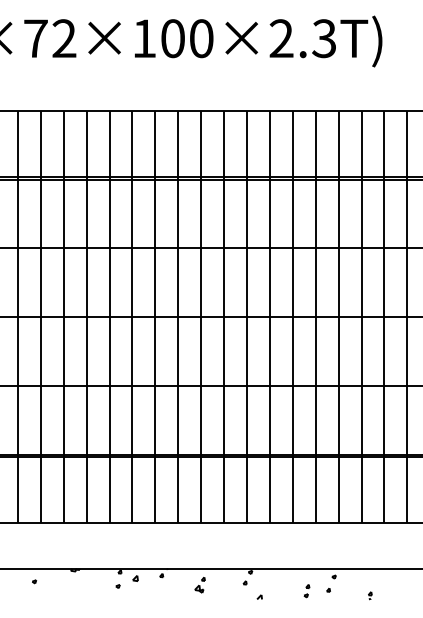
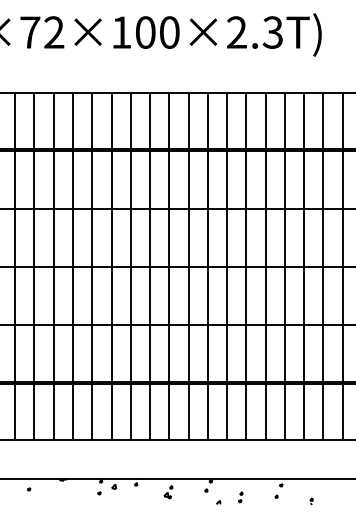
part: (306, 591) -> (240, 497), moved

